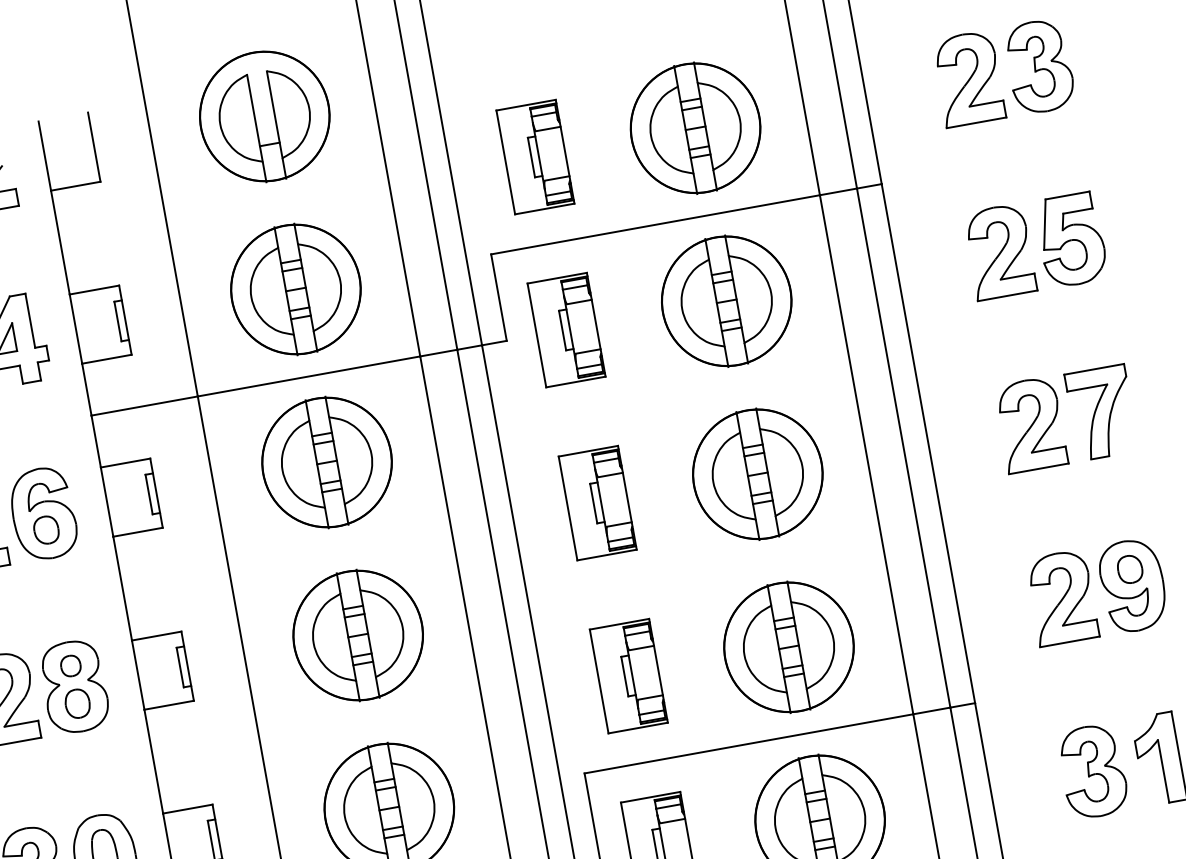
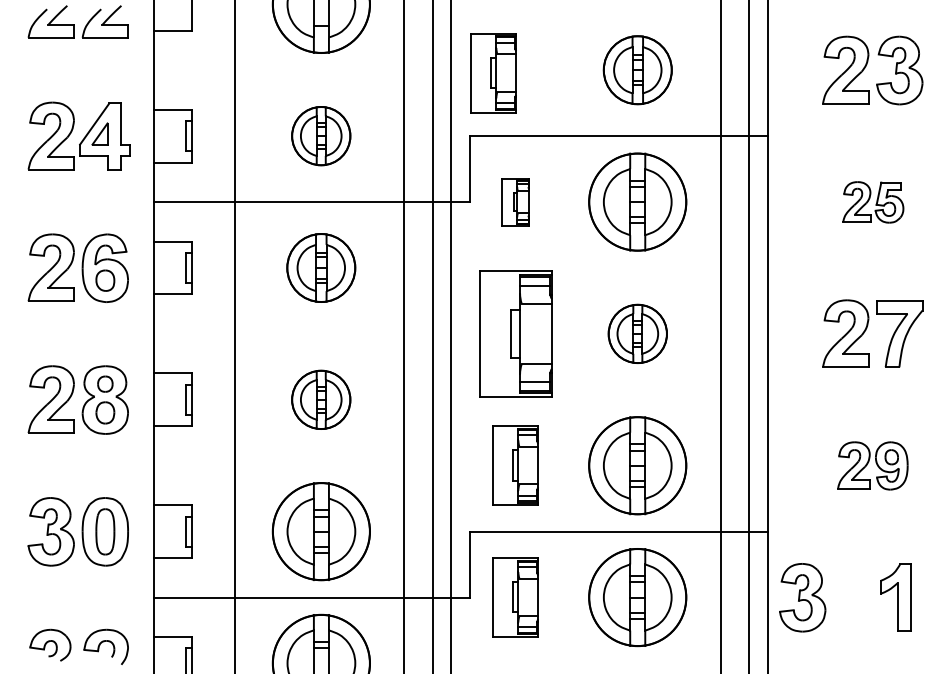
part: (695, 127) -> (637, 69), size x0.7
part: (535, 157) -> (493, 73), moved
part: (1036, 246) -> (873, 202), size x0.6
part: (294, 288) -> (320, 135), size x0.6
part: (566, 330) -> (515, 202), size x0.6
part: (325, 462) -> (320, 267), size x0.7
part: (757, 473) -> (637, 333), size x0.6
part: (597, 502) -> (515, 333), size x1.6
part: (1097, 591) -> (872, 465), size x0.7
part: (356, 635) -> (320, 399), size x0.6
part: (1092, 771) -> (802, 597), moved

